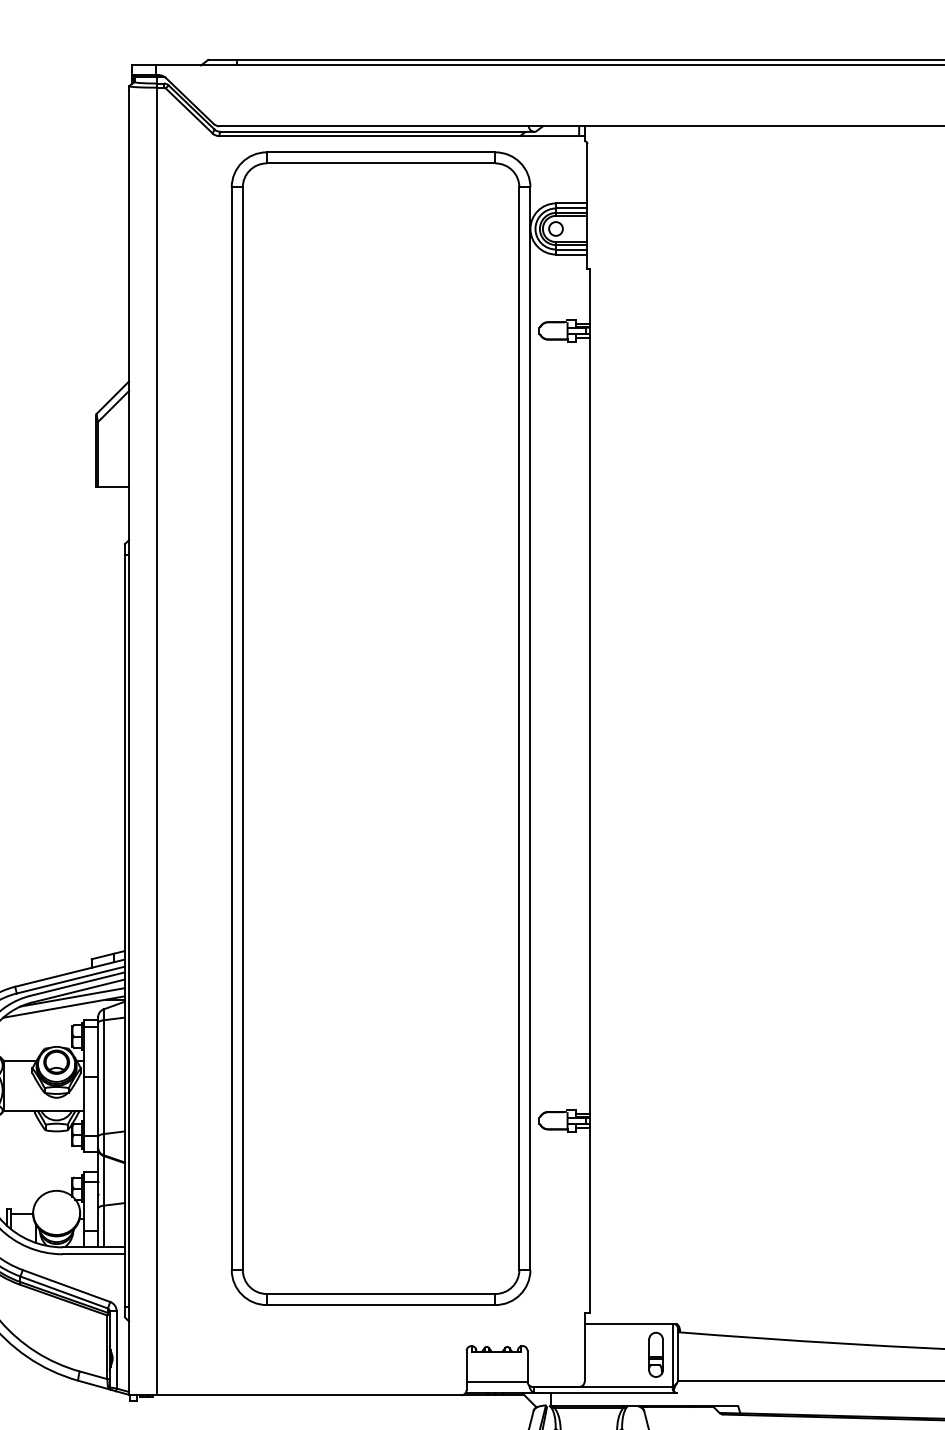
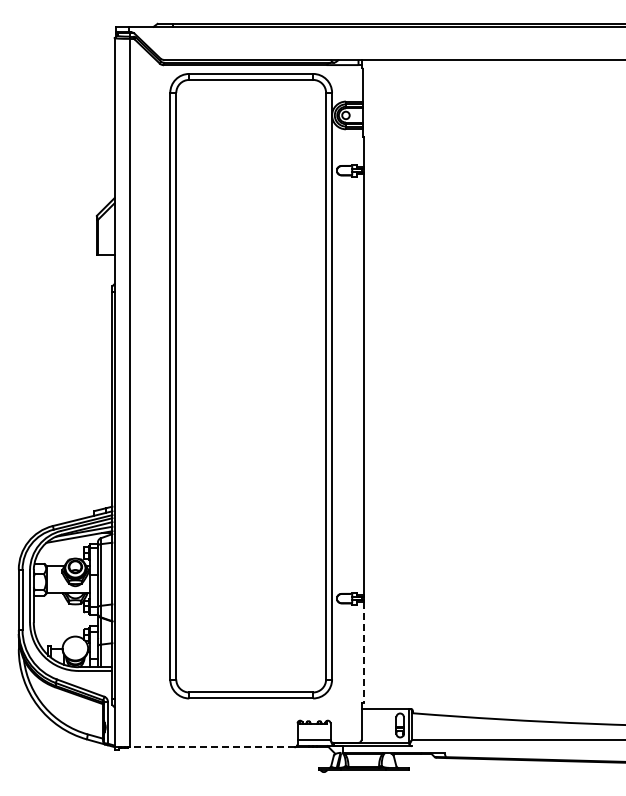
line: (590, 1222) -> (364, 653), solid -> dashed
line: (307, 1395) -> (211, 747), solid -> dashed

